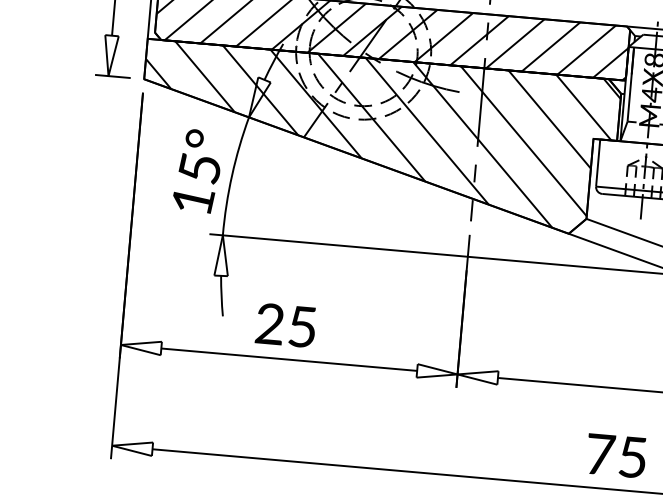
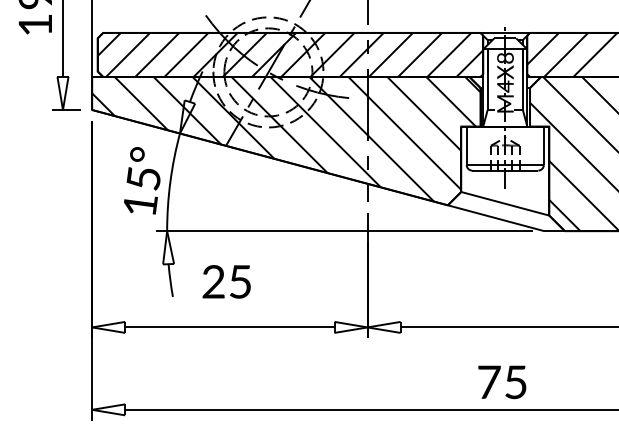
text: (285, 324) -> (226, 281), moved

